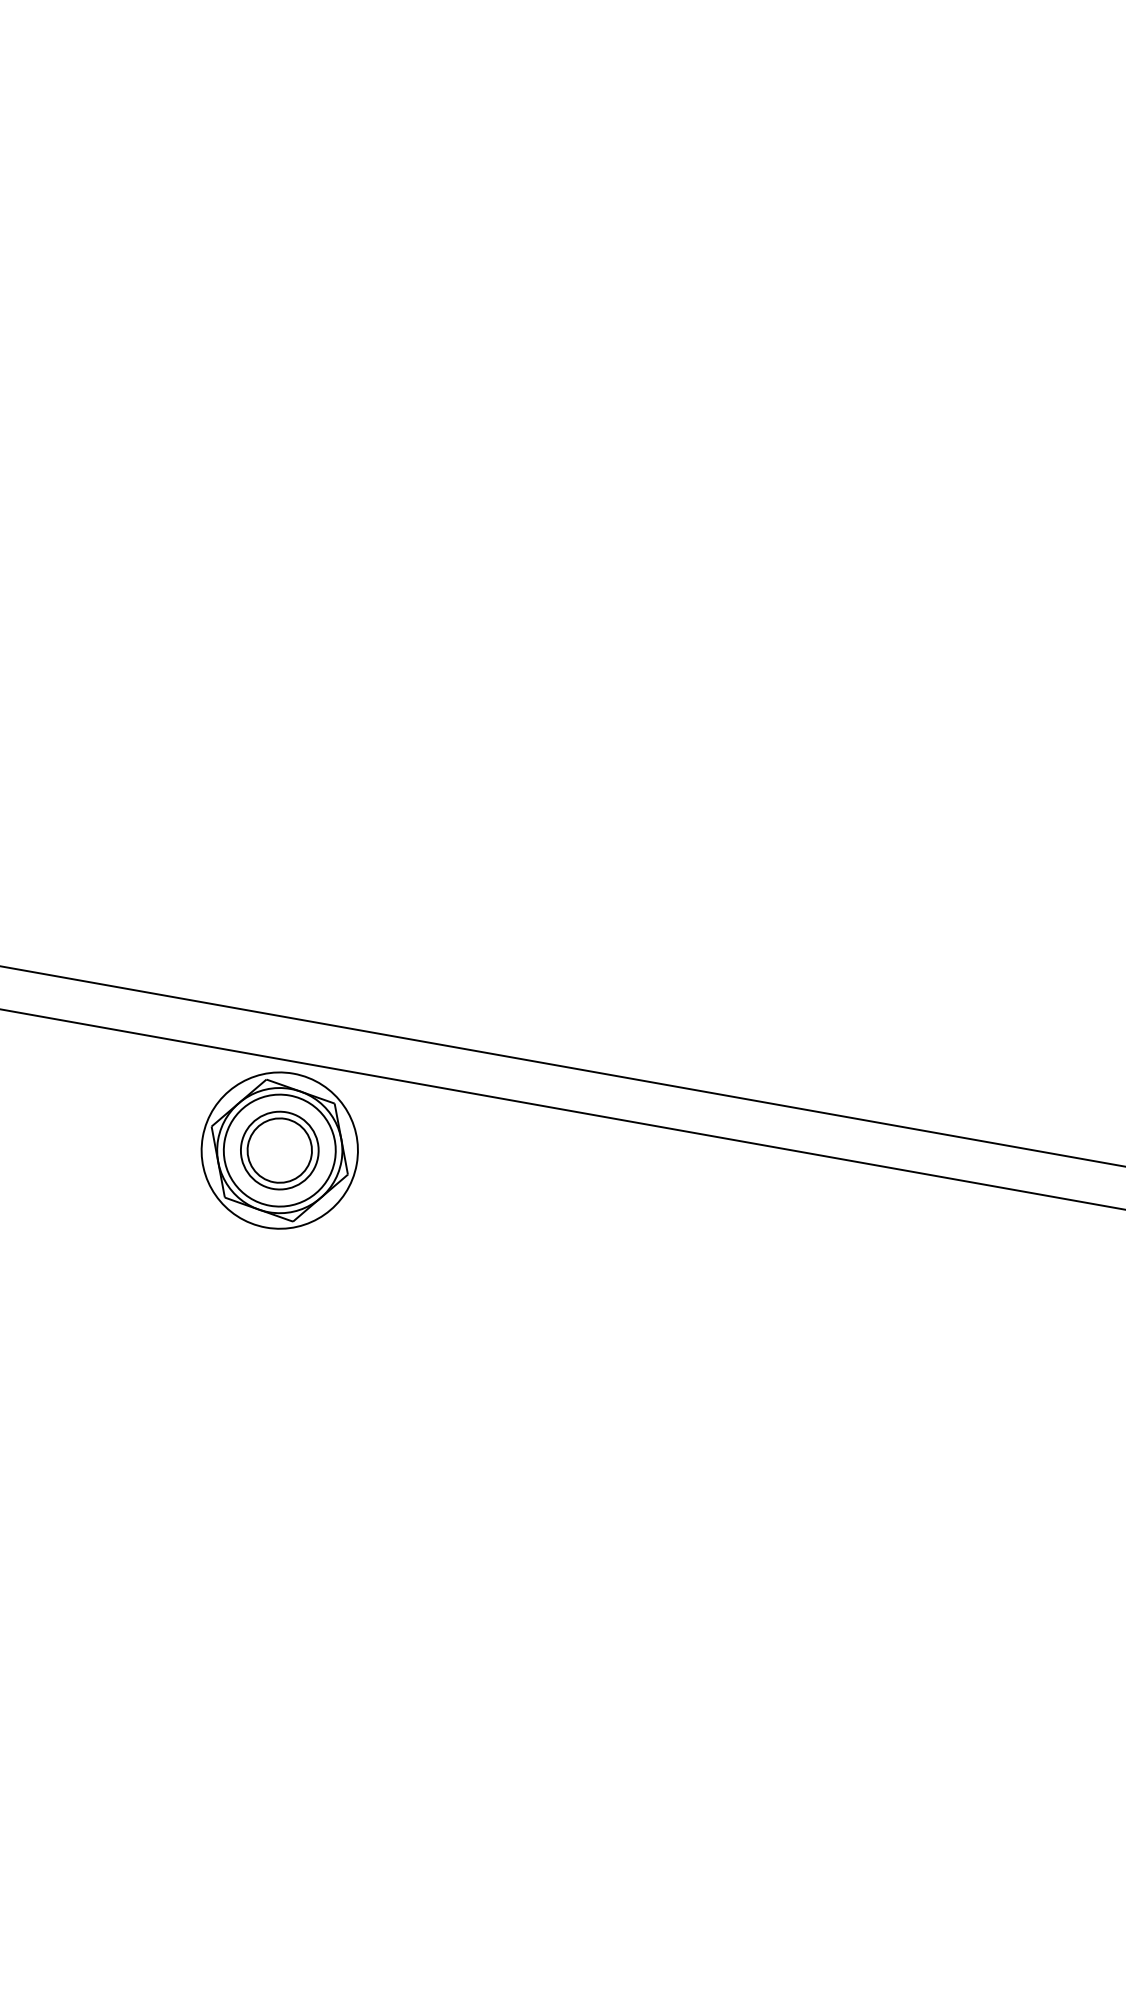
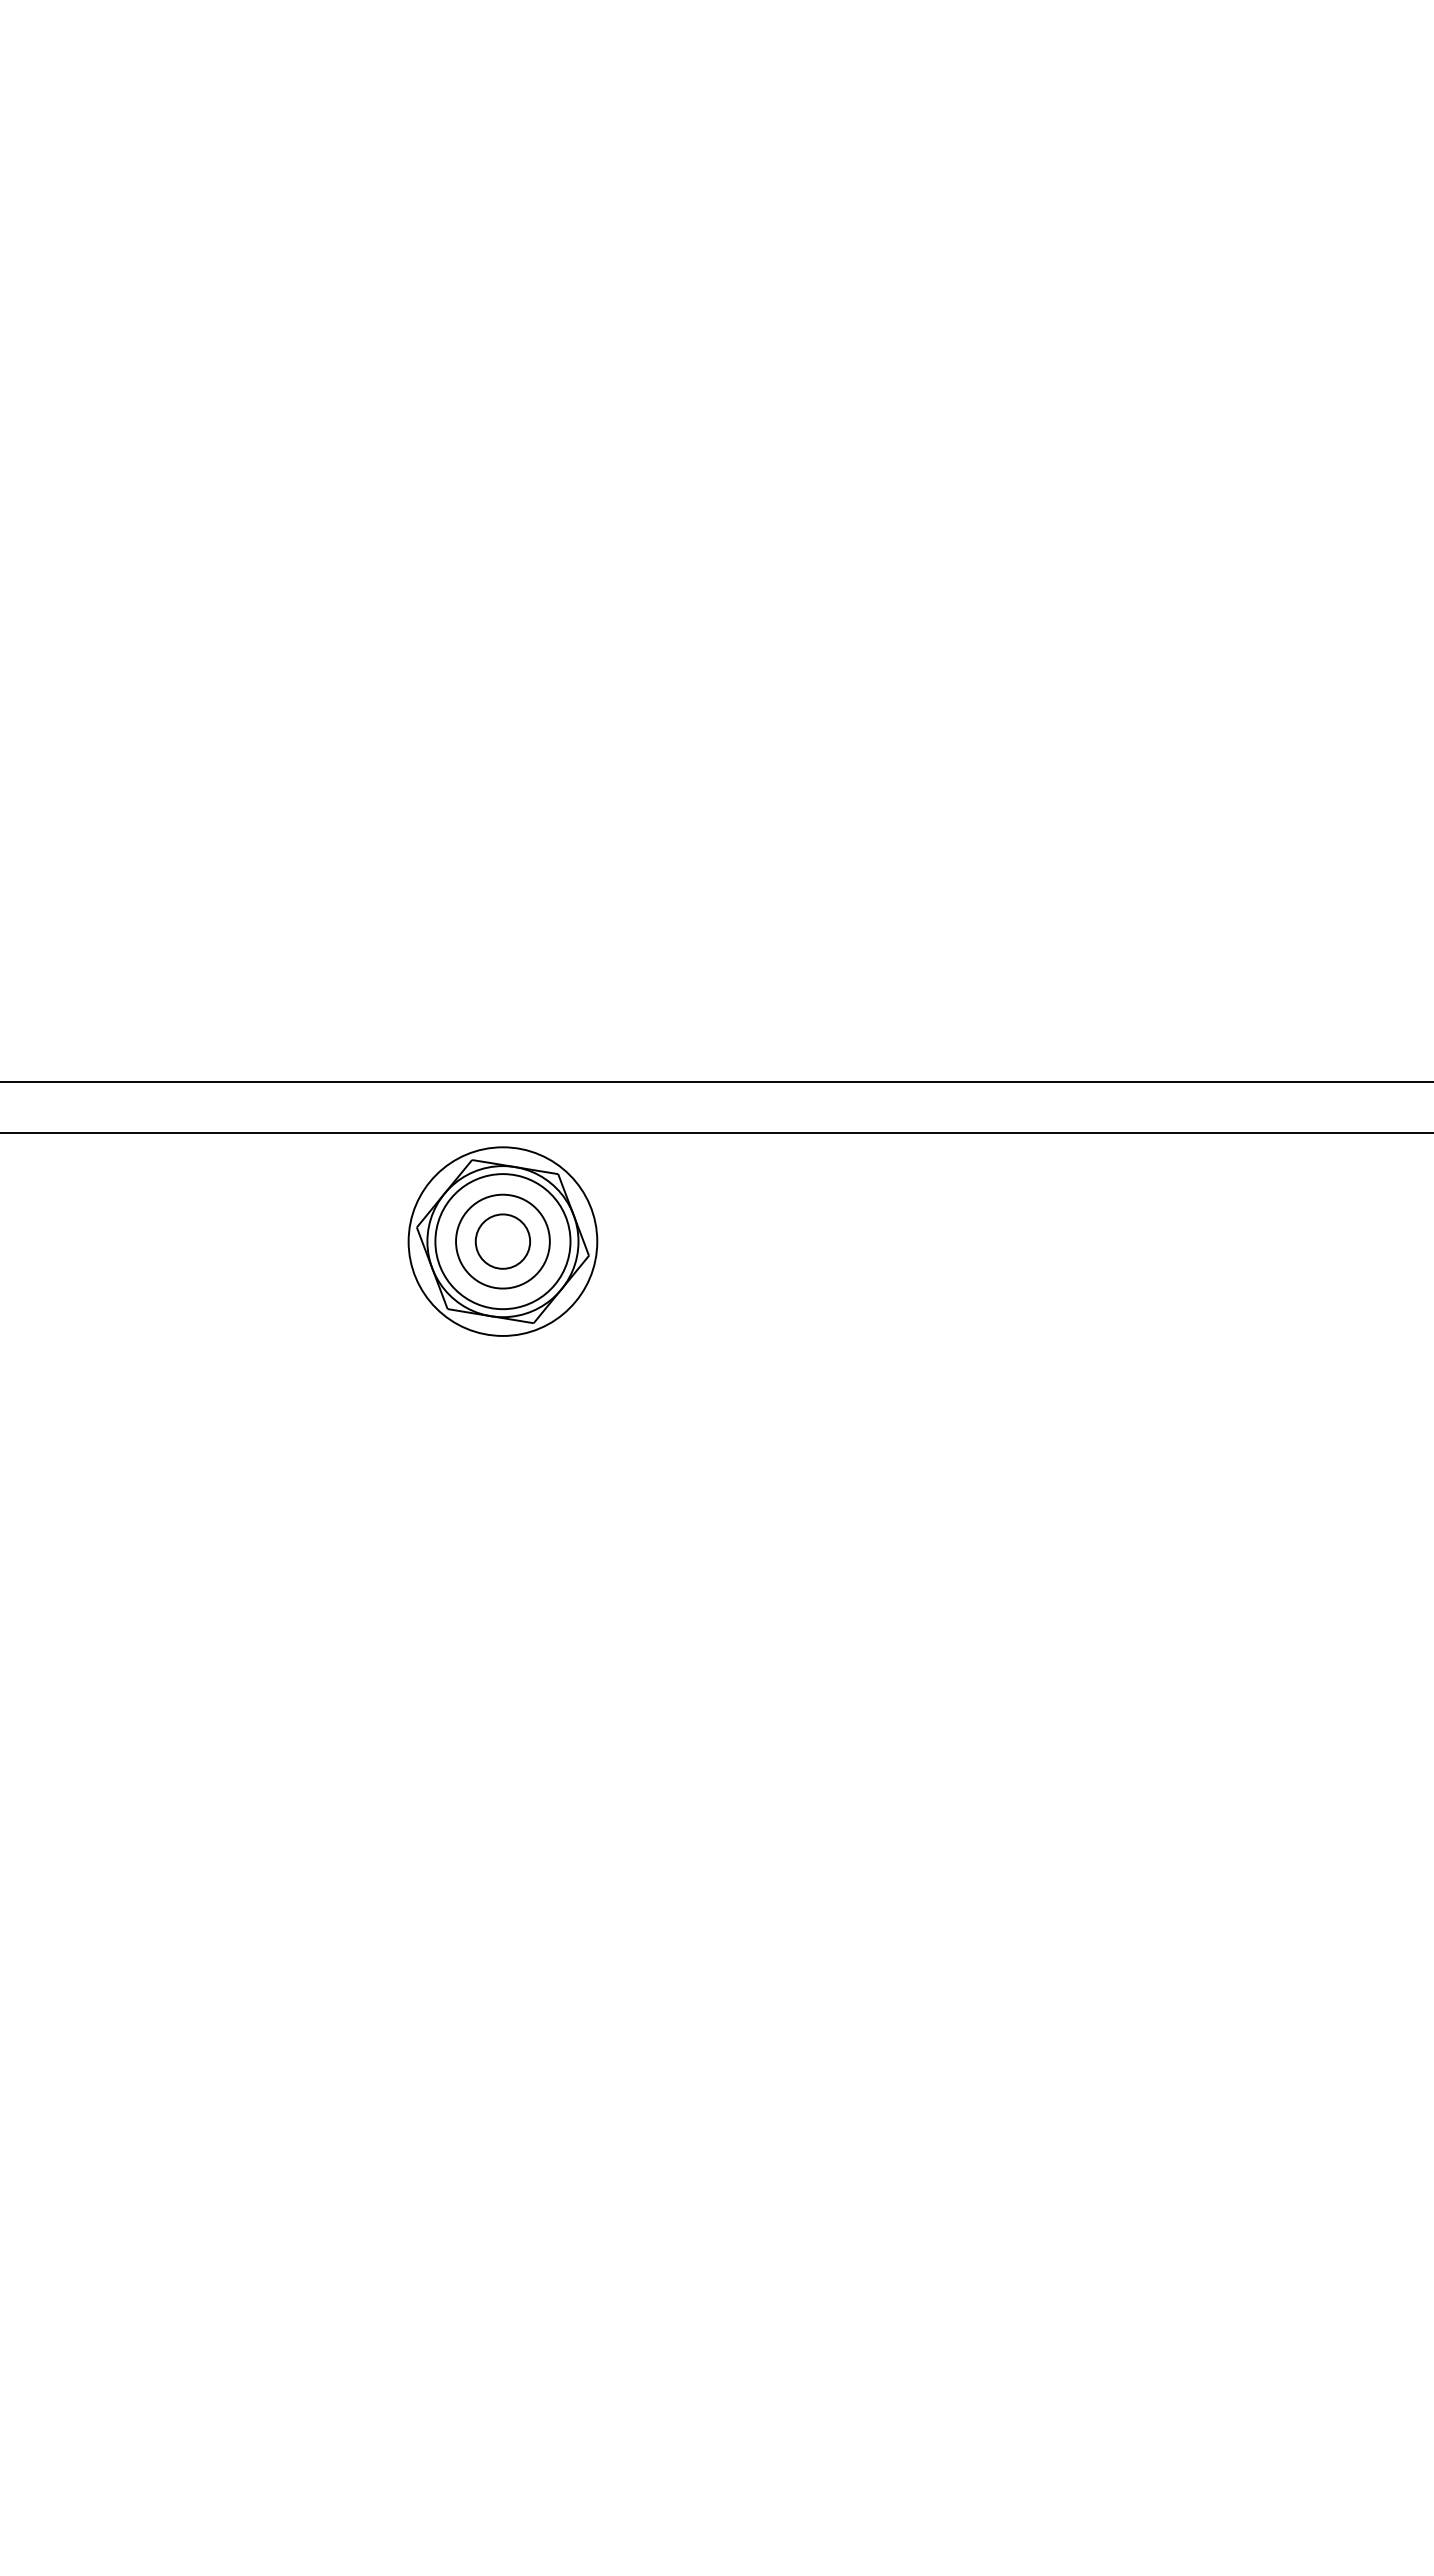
circle: (279, 1150) -> (502, 1241), size x0.7

